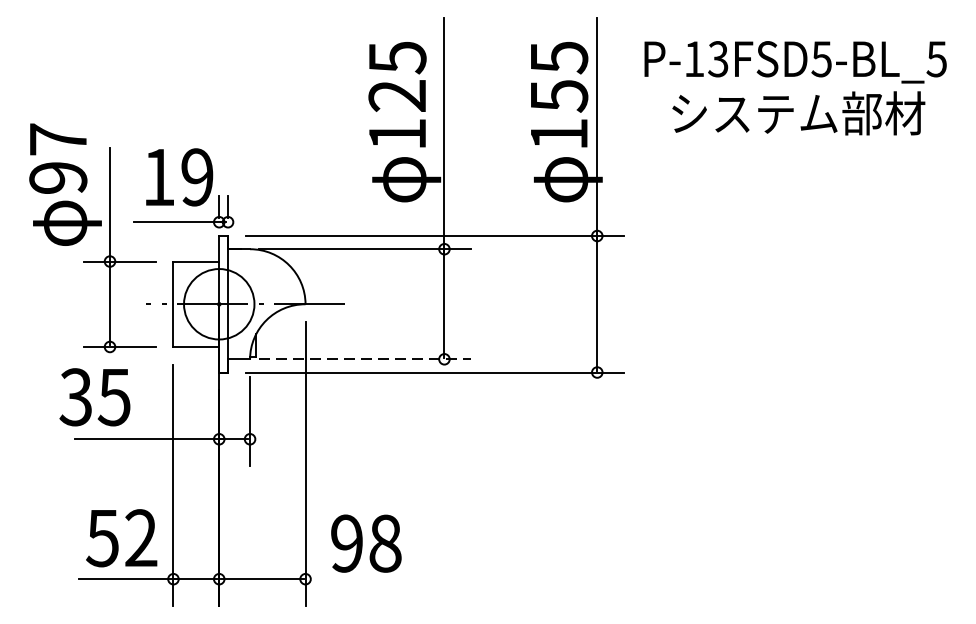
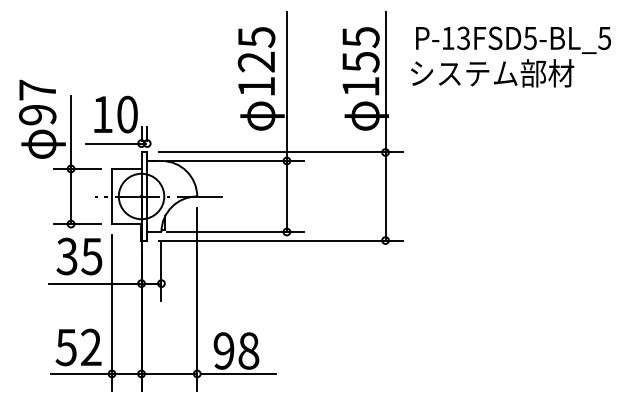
text: (798, 113) -> (492, 73), moved
text: (197, 177) -> (127, 114), 19 -> 10
line: (366, 360) -> (236, 232), dashed -> solid
text: (95, 397) -> (79, 256), moved
line: (369, 578) -> (238, 373), added

